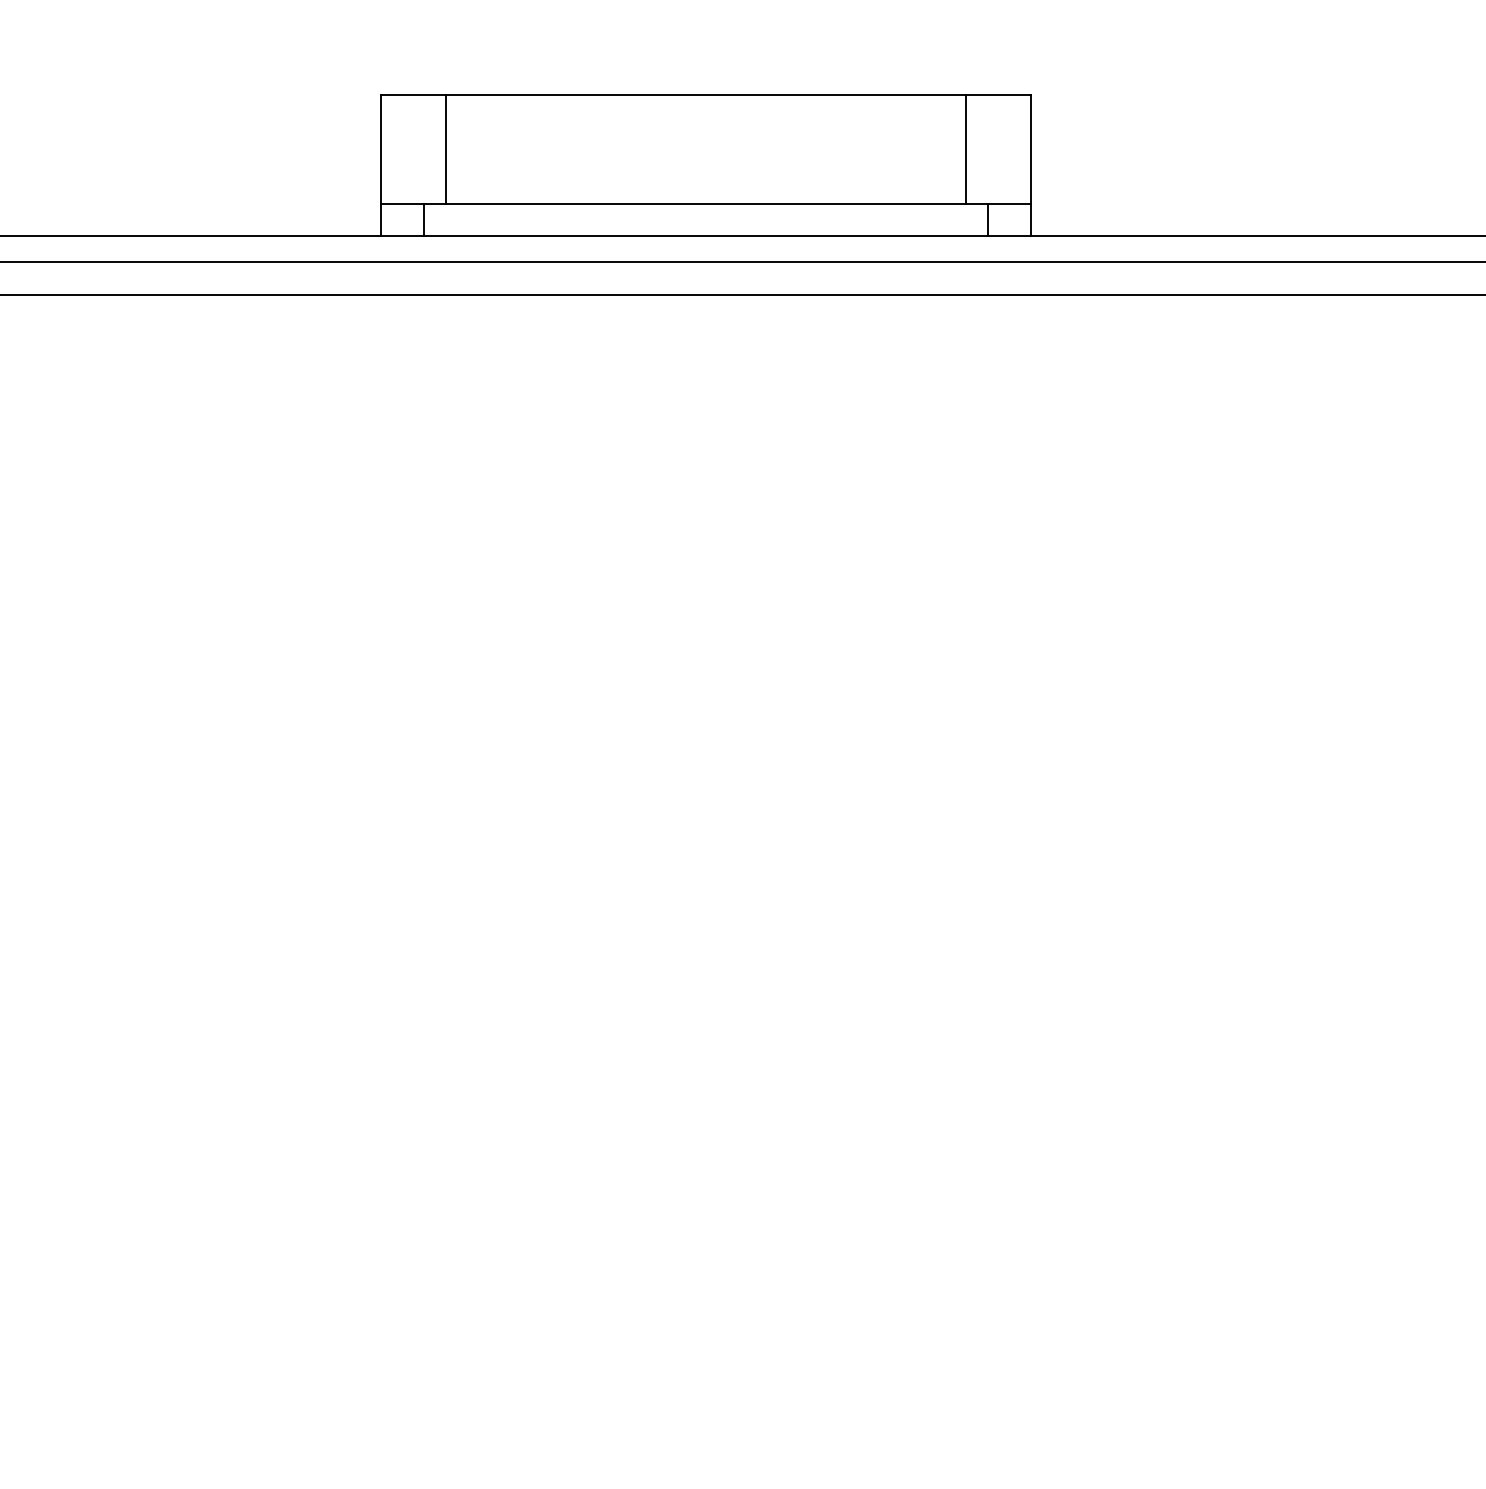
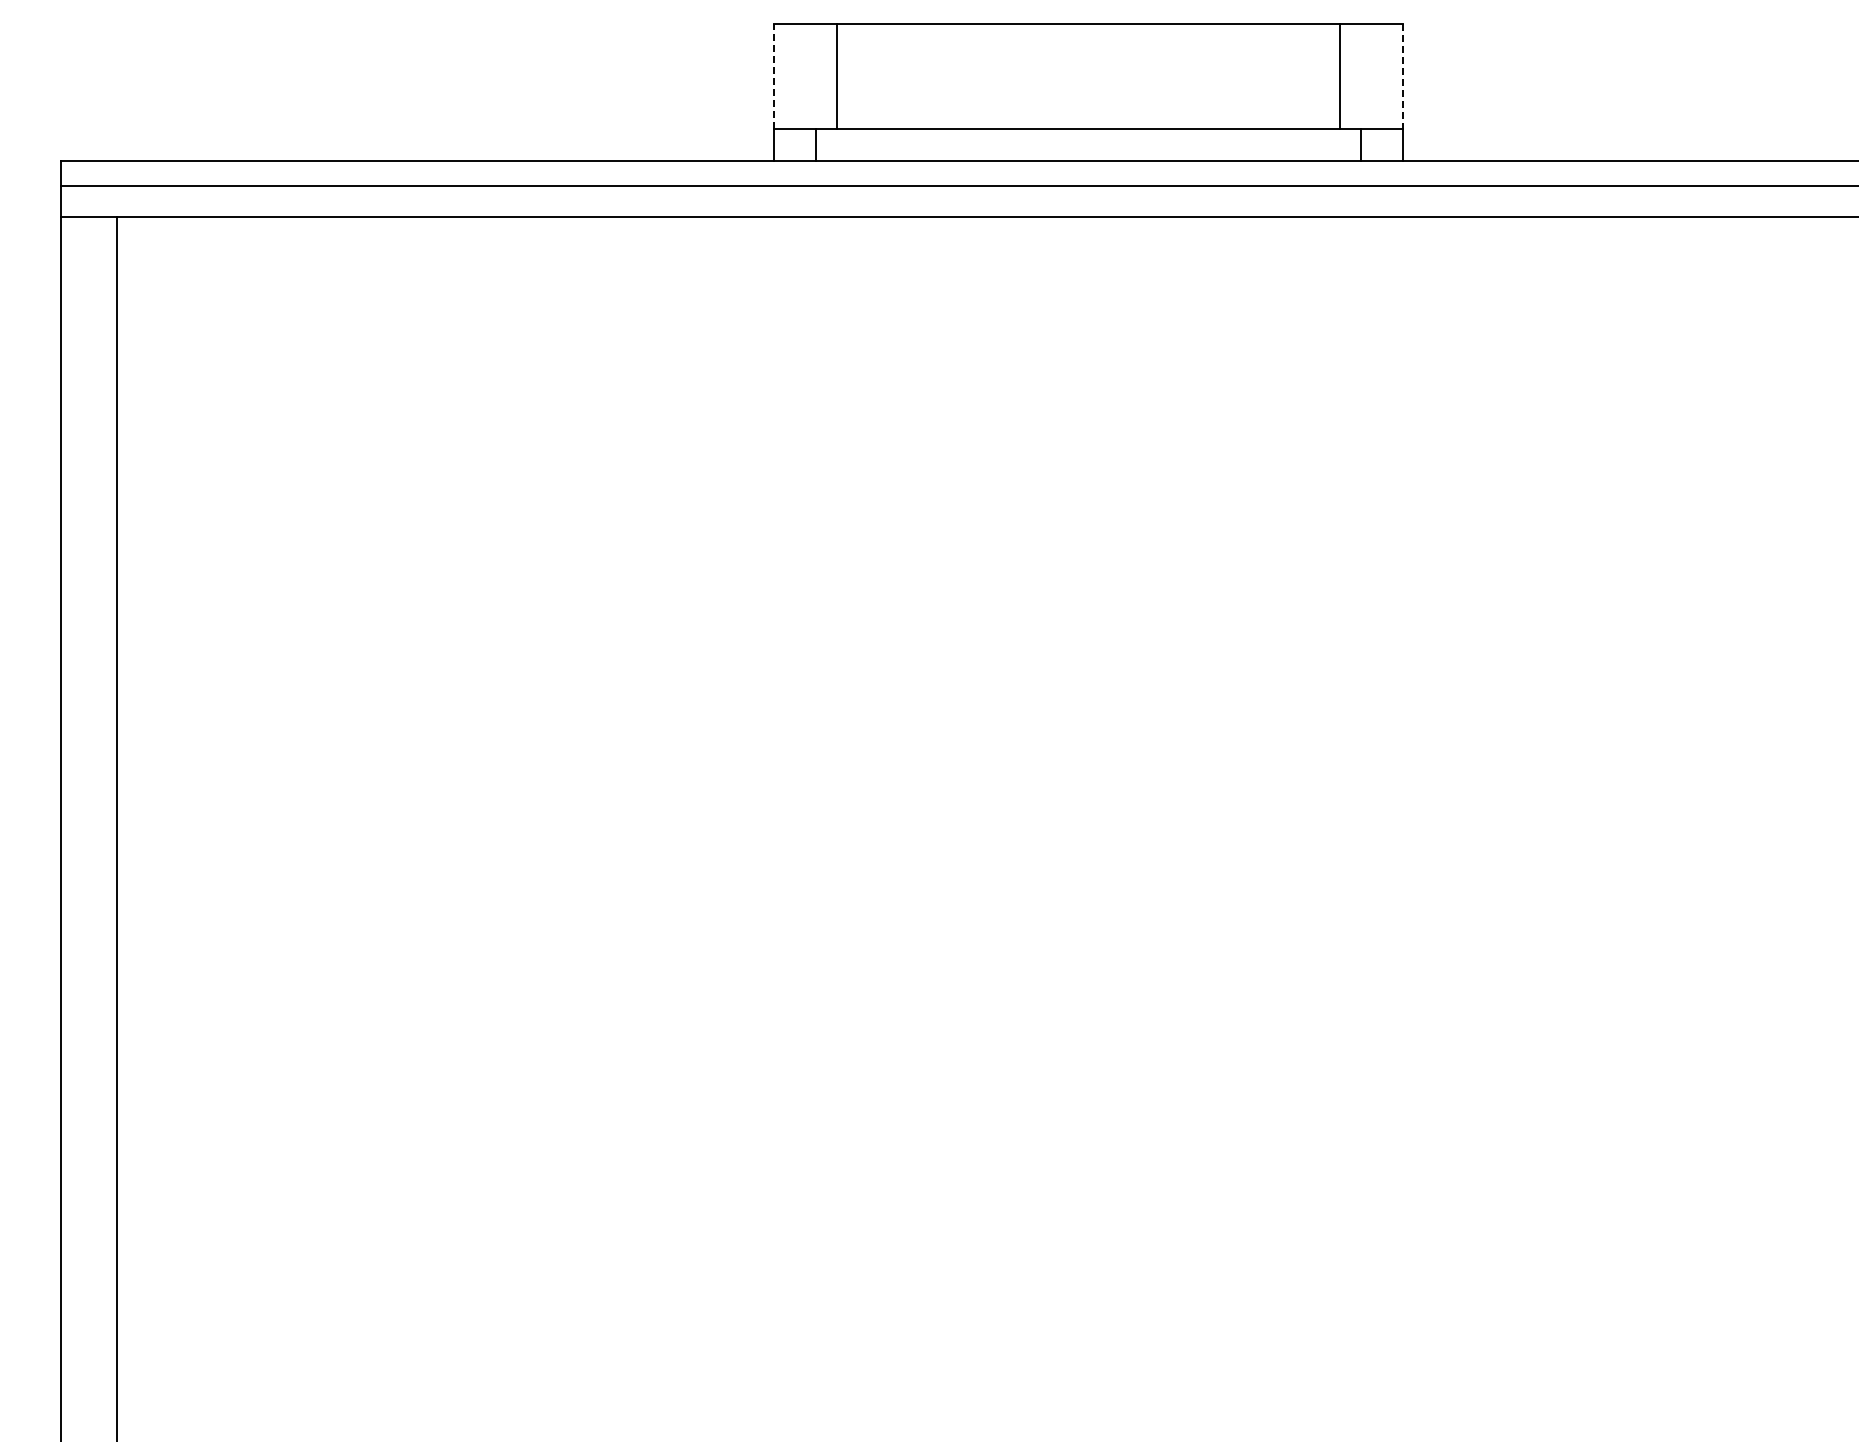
line: (380, 149) -> (773, 76), solid -> dashed
line: (1031, 150) -> (1402, 77), solid -> dashed

